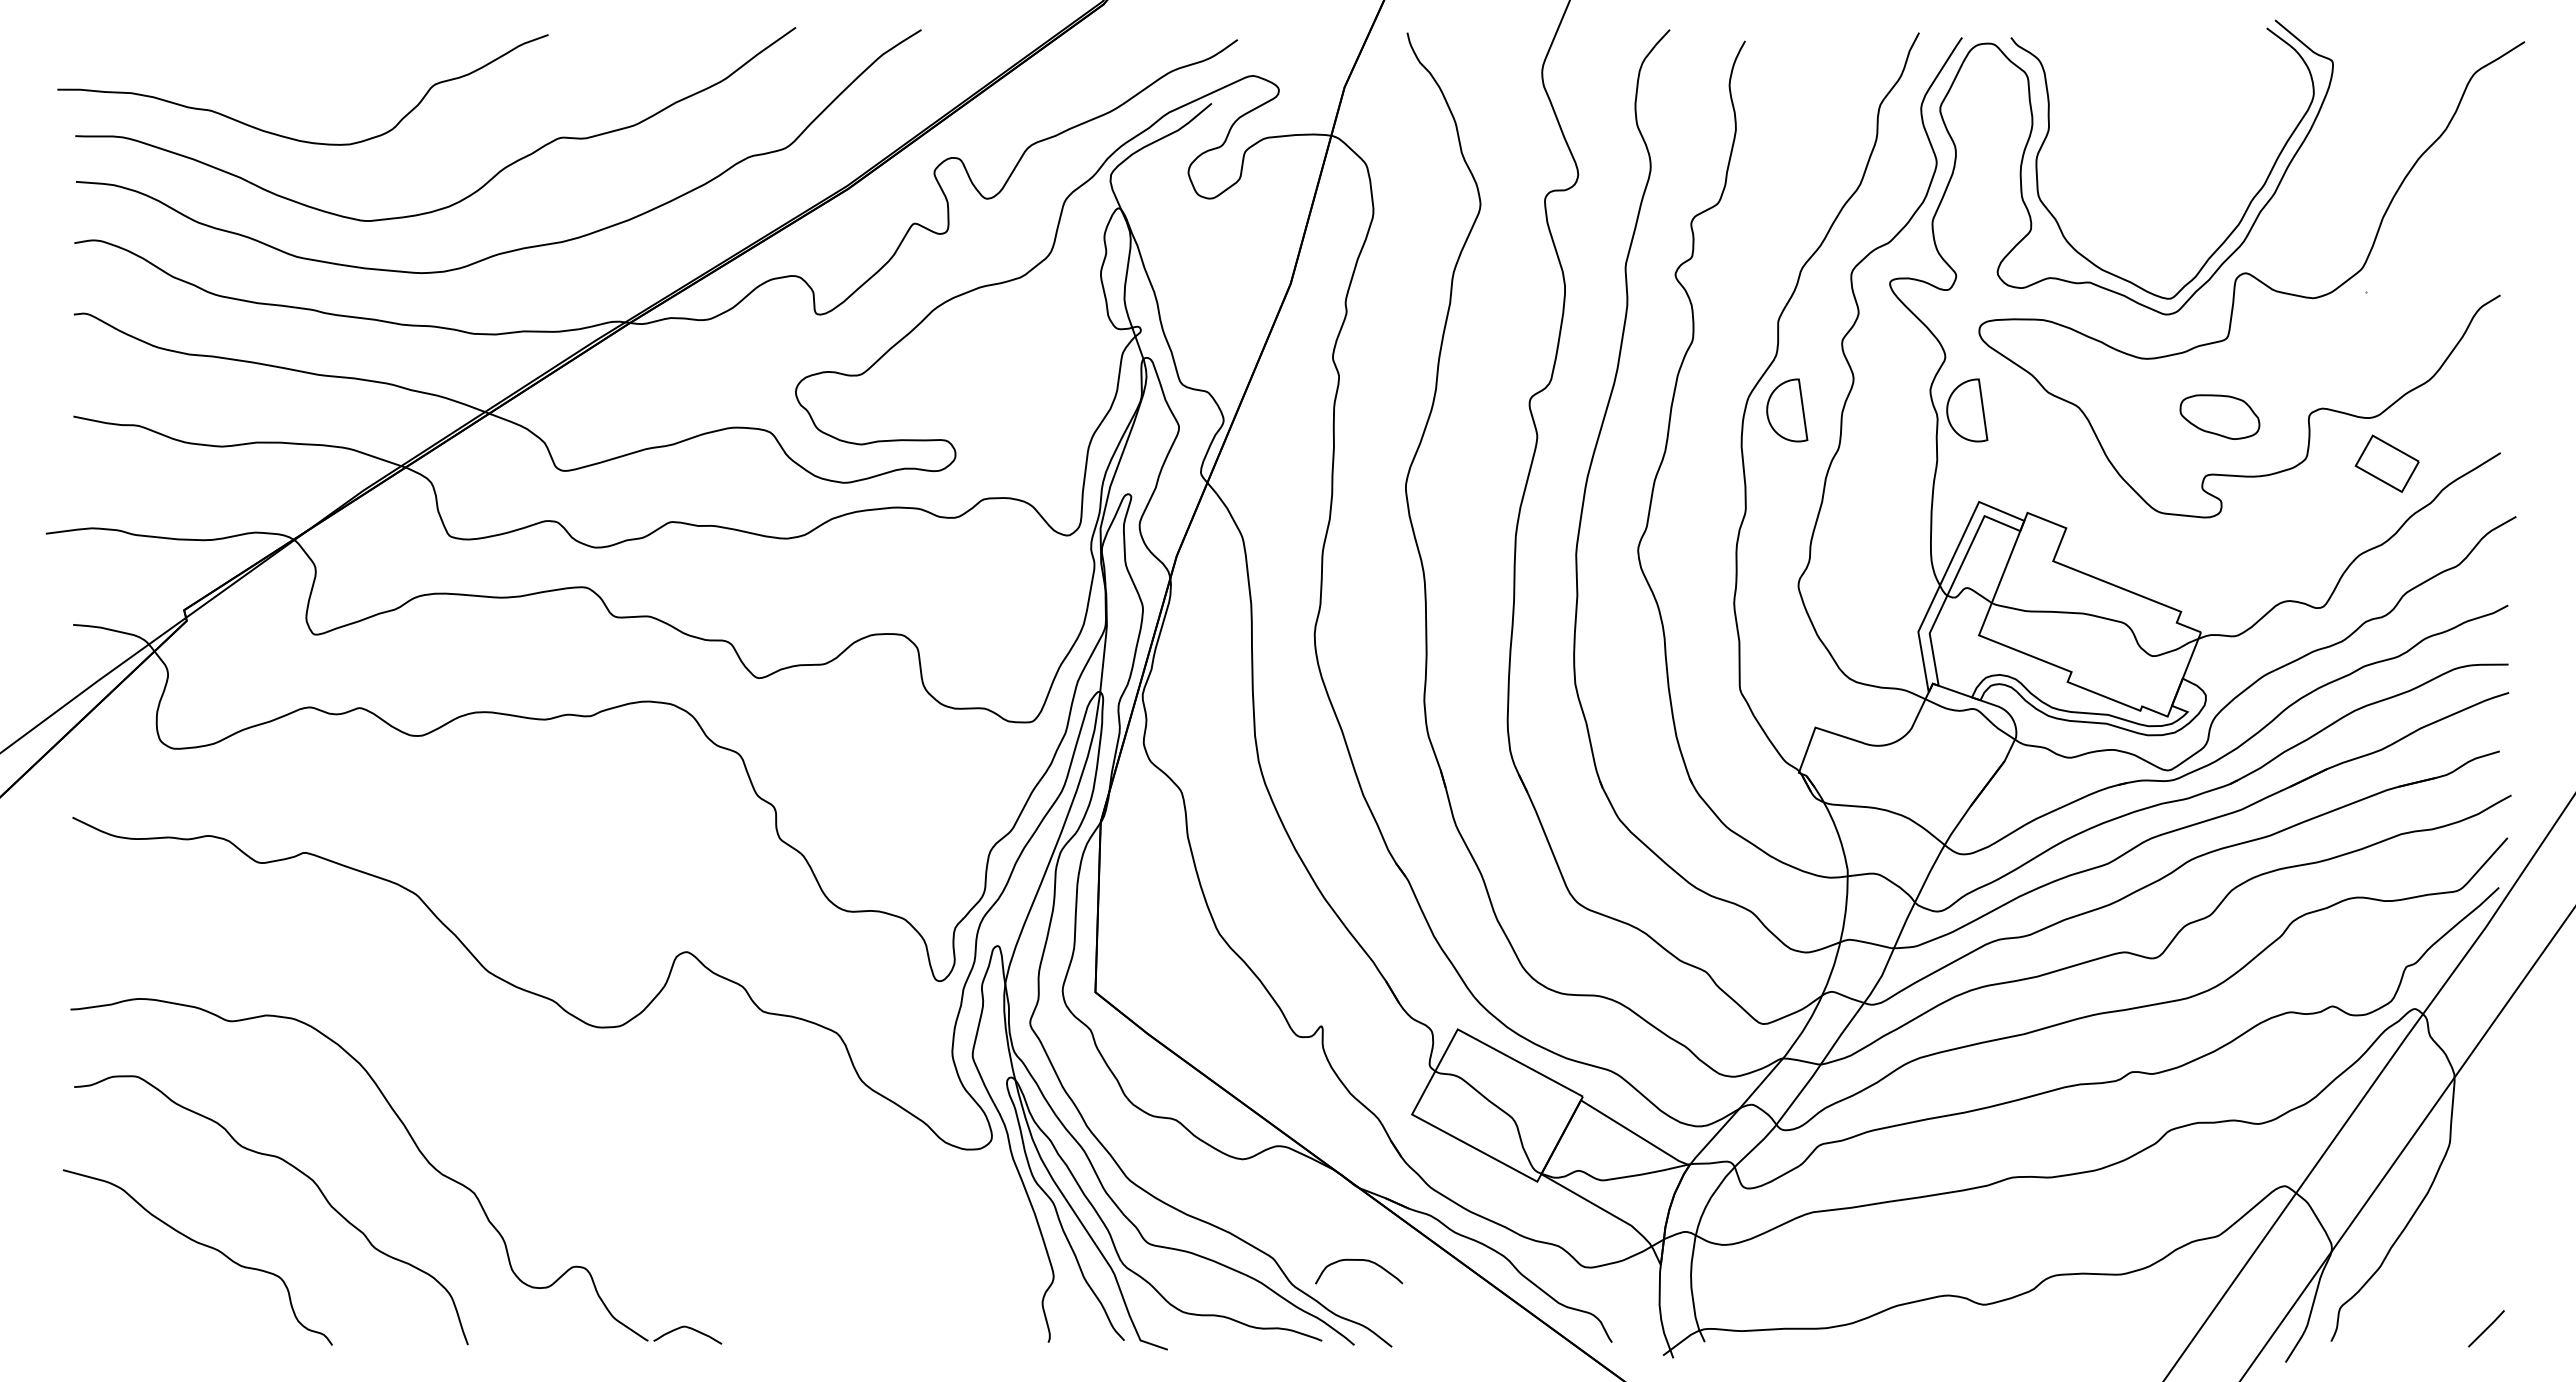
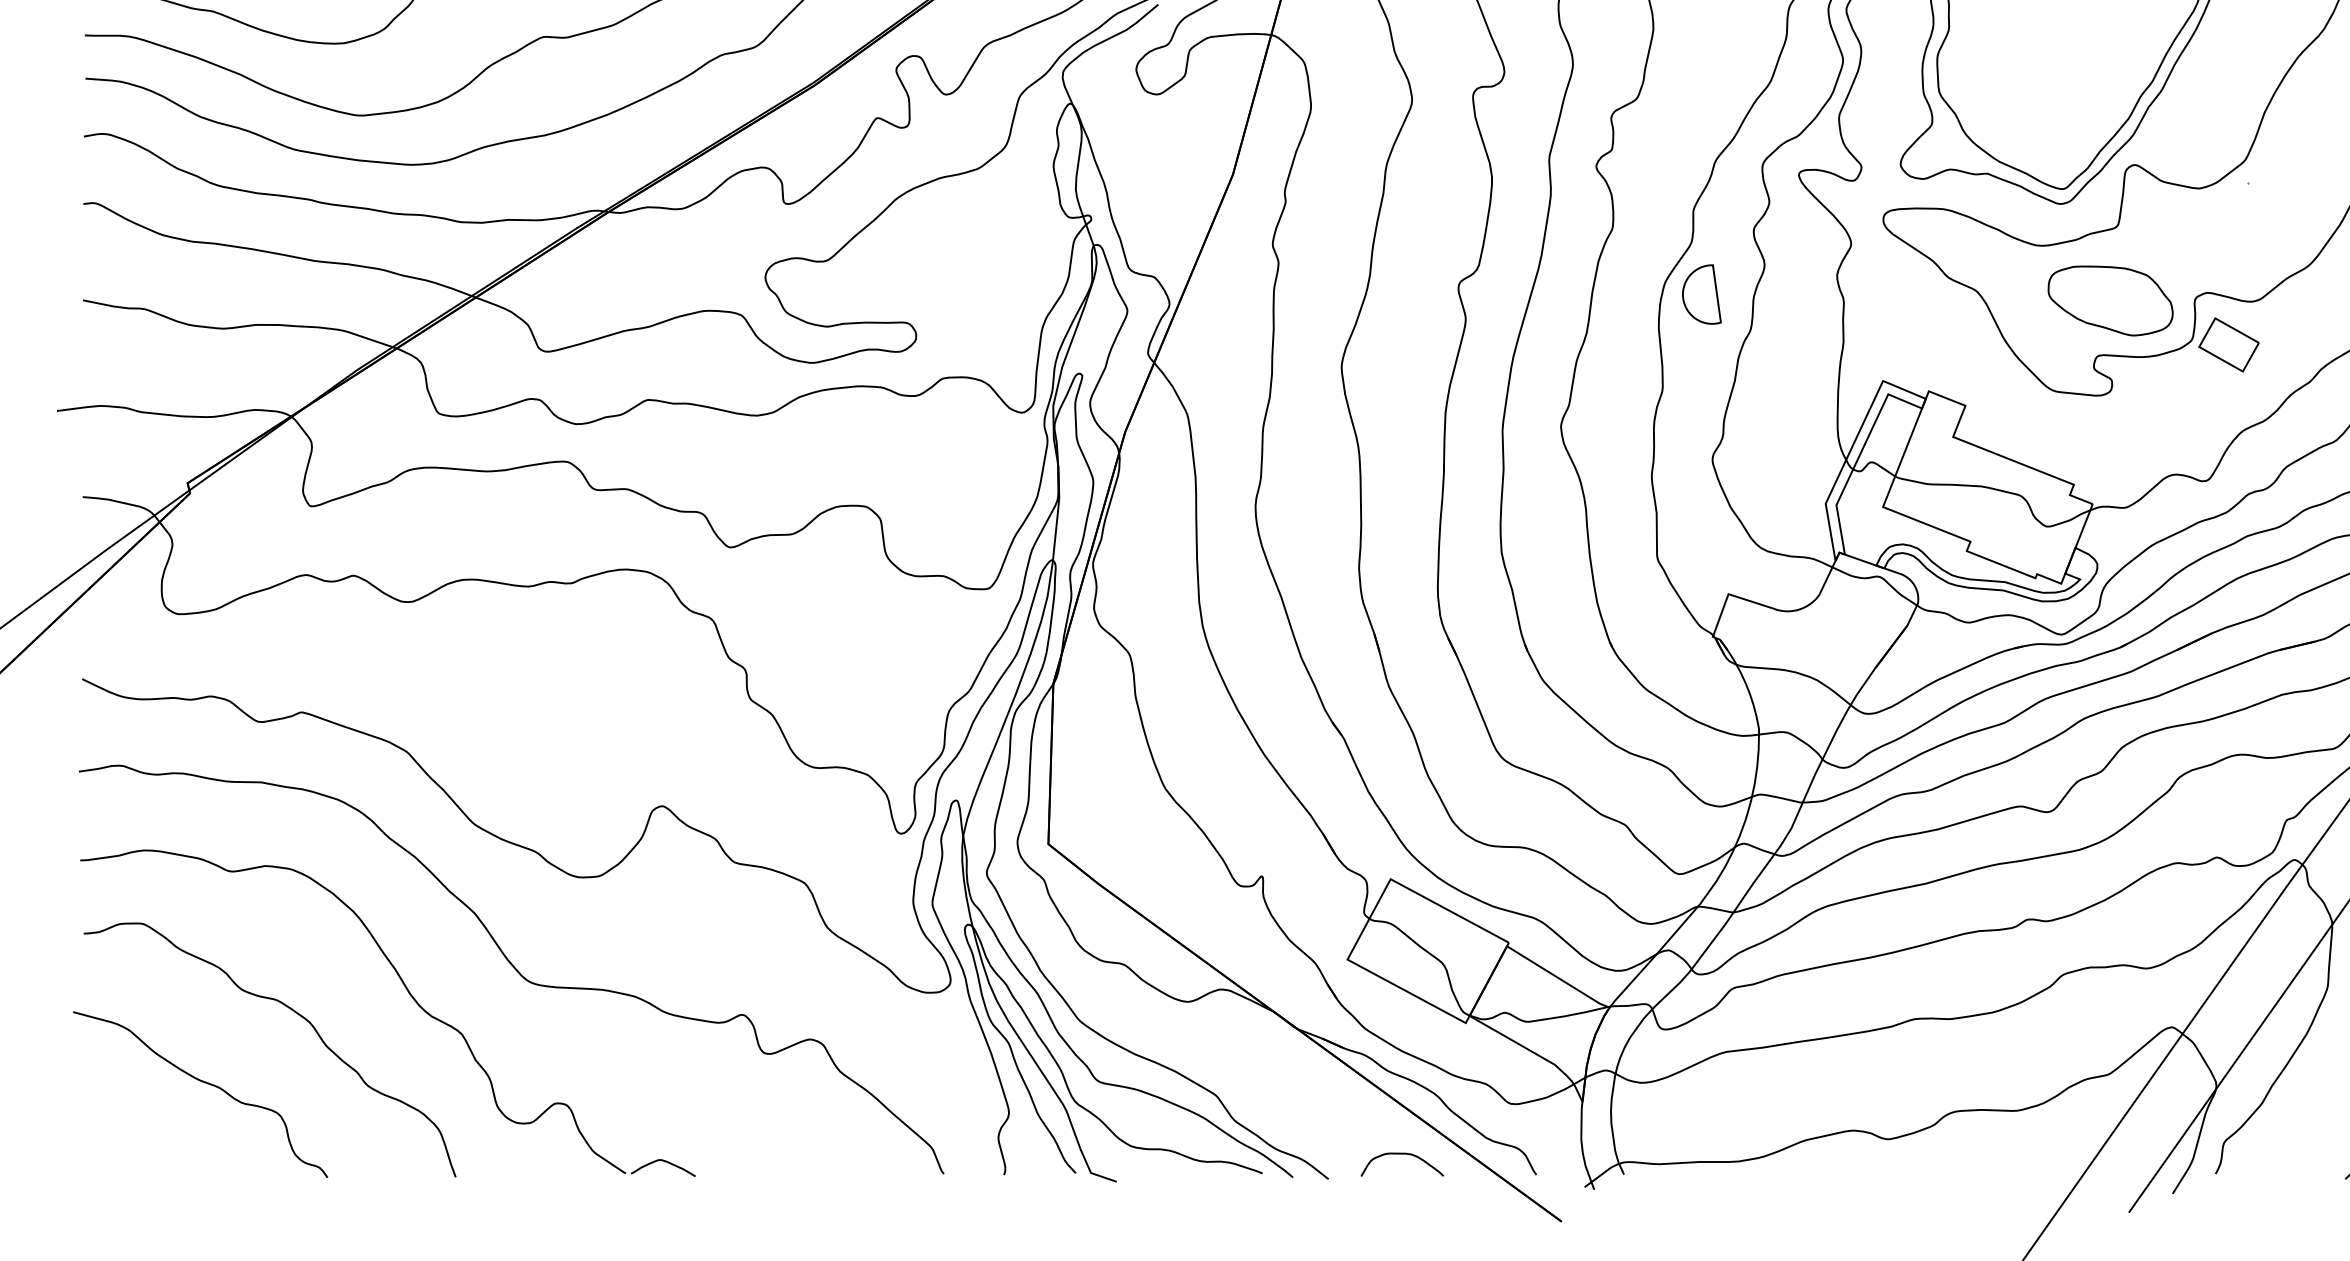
part: (1967, 410) -> (1872, 294), removed
part: (2219, 416) -> (2110, 300), size x1.67
part: (2386, 463) -> (2228, 344), moved
curve: (528, 1122) -> (512, 967), added
curve: (1359, 1260) -> (1402, 1154), moved

